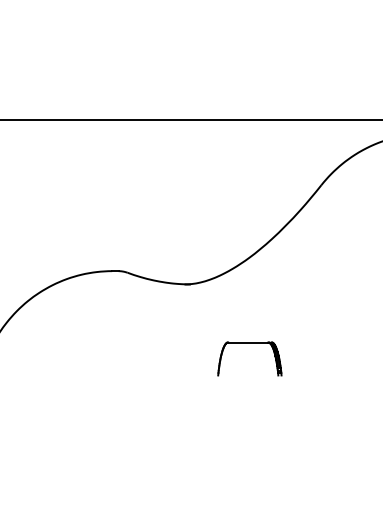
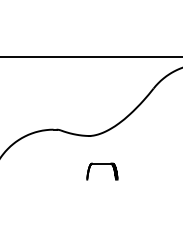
part: (250, 343) -> (102, 164), moved

